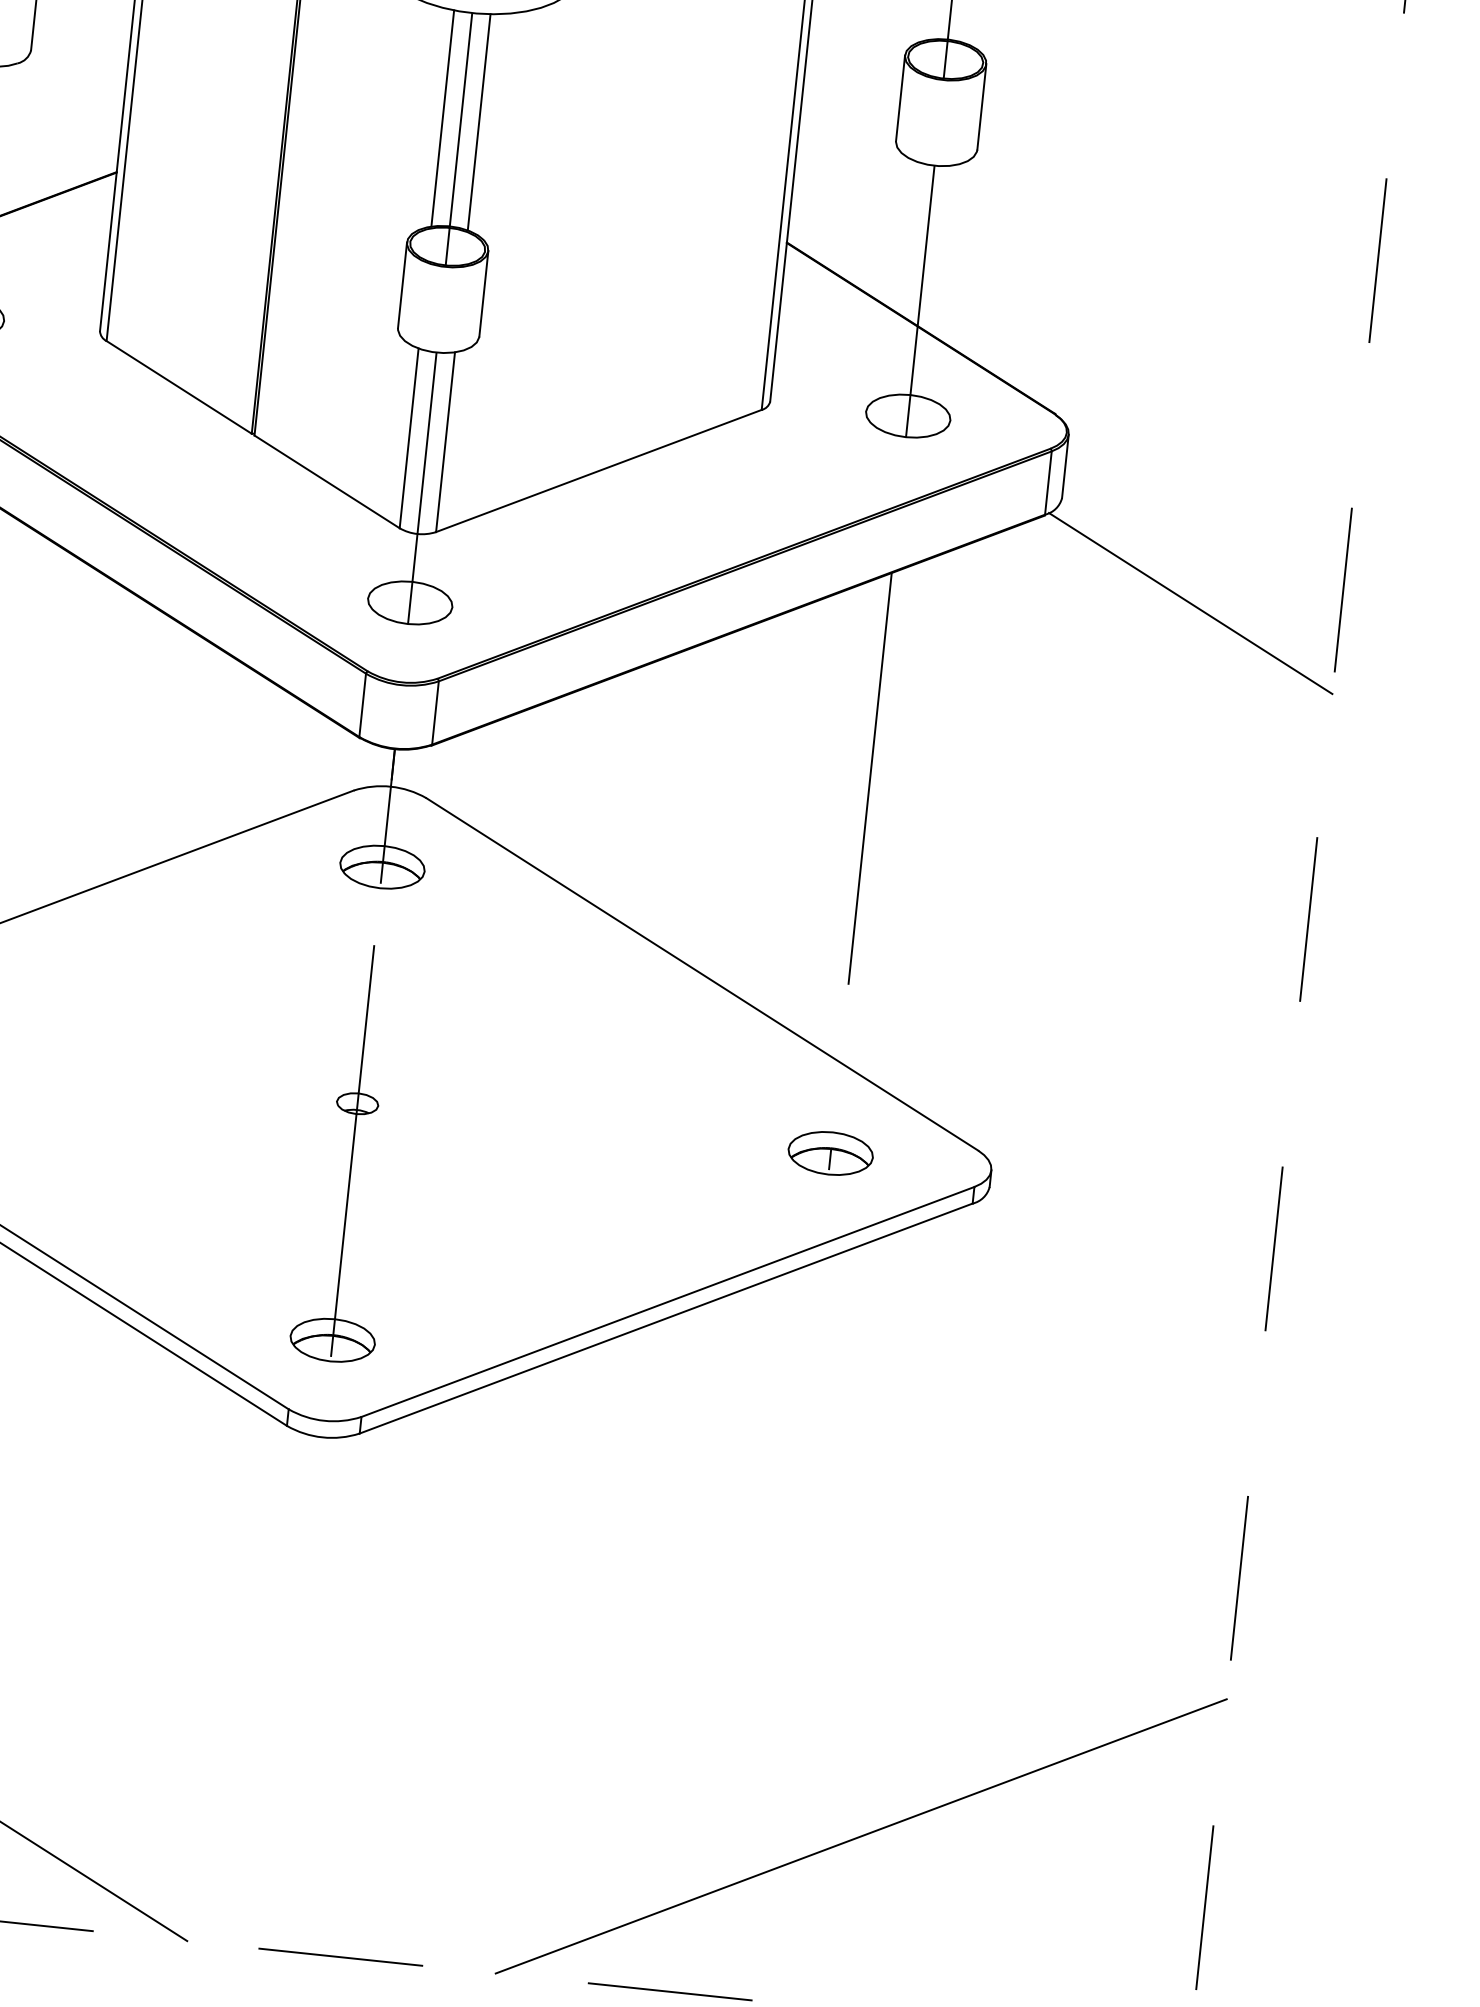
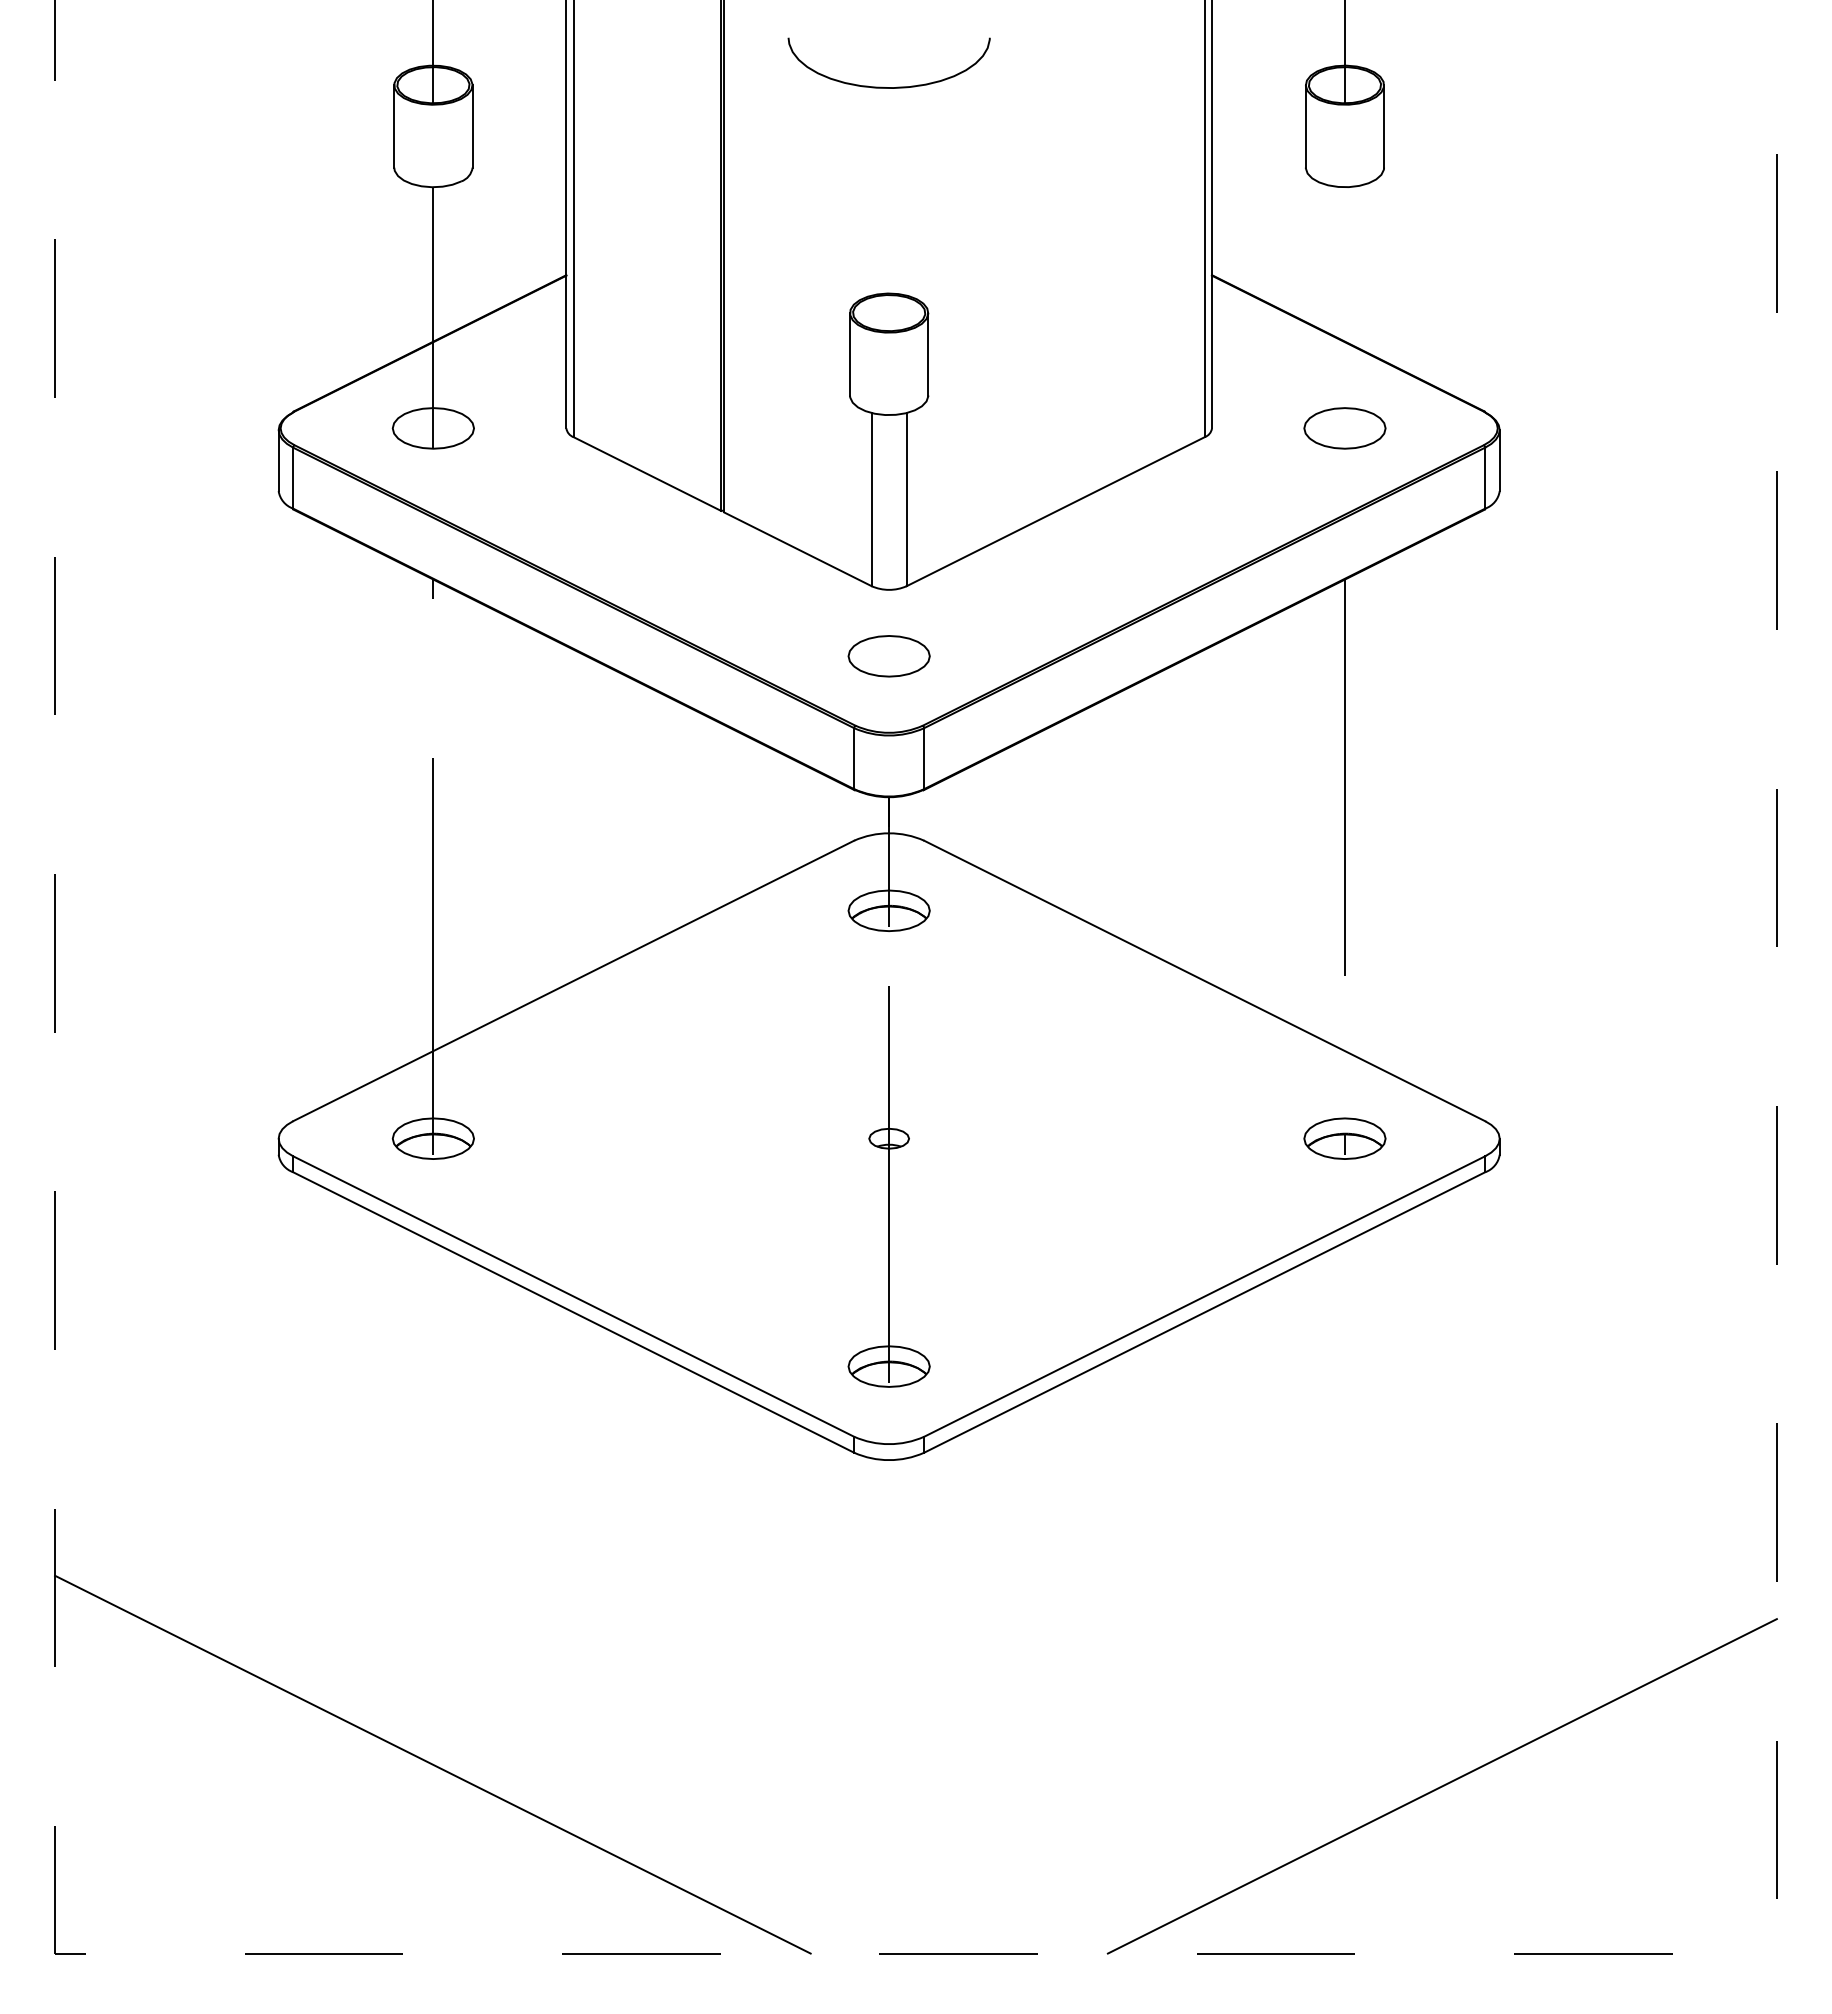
line: (442, 118) -> (871, 191), removed
line: (478, 122) -> (906, 191), removed
line: (459, 139) -> (889, 209), removed
line: (919, 300) -> (1344, 317), removed
line: (422, 487) -> (889, 545), removed
line: (1190, 603) -> (1632, 578), removed

